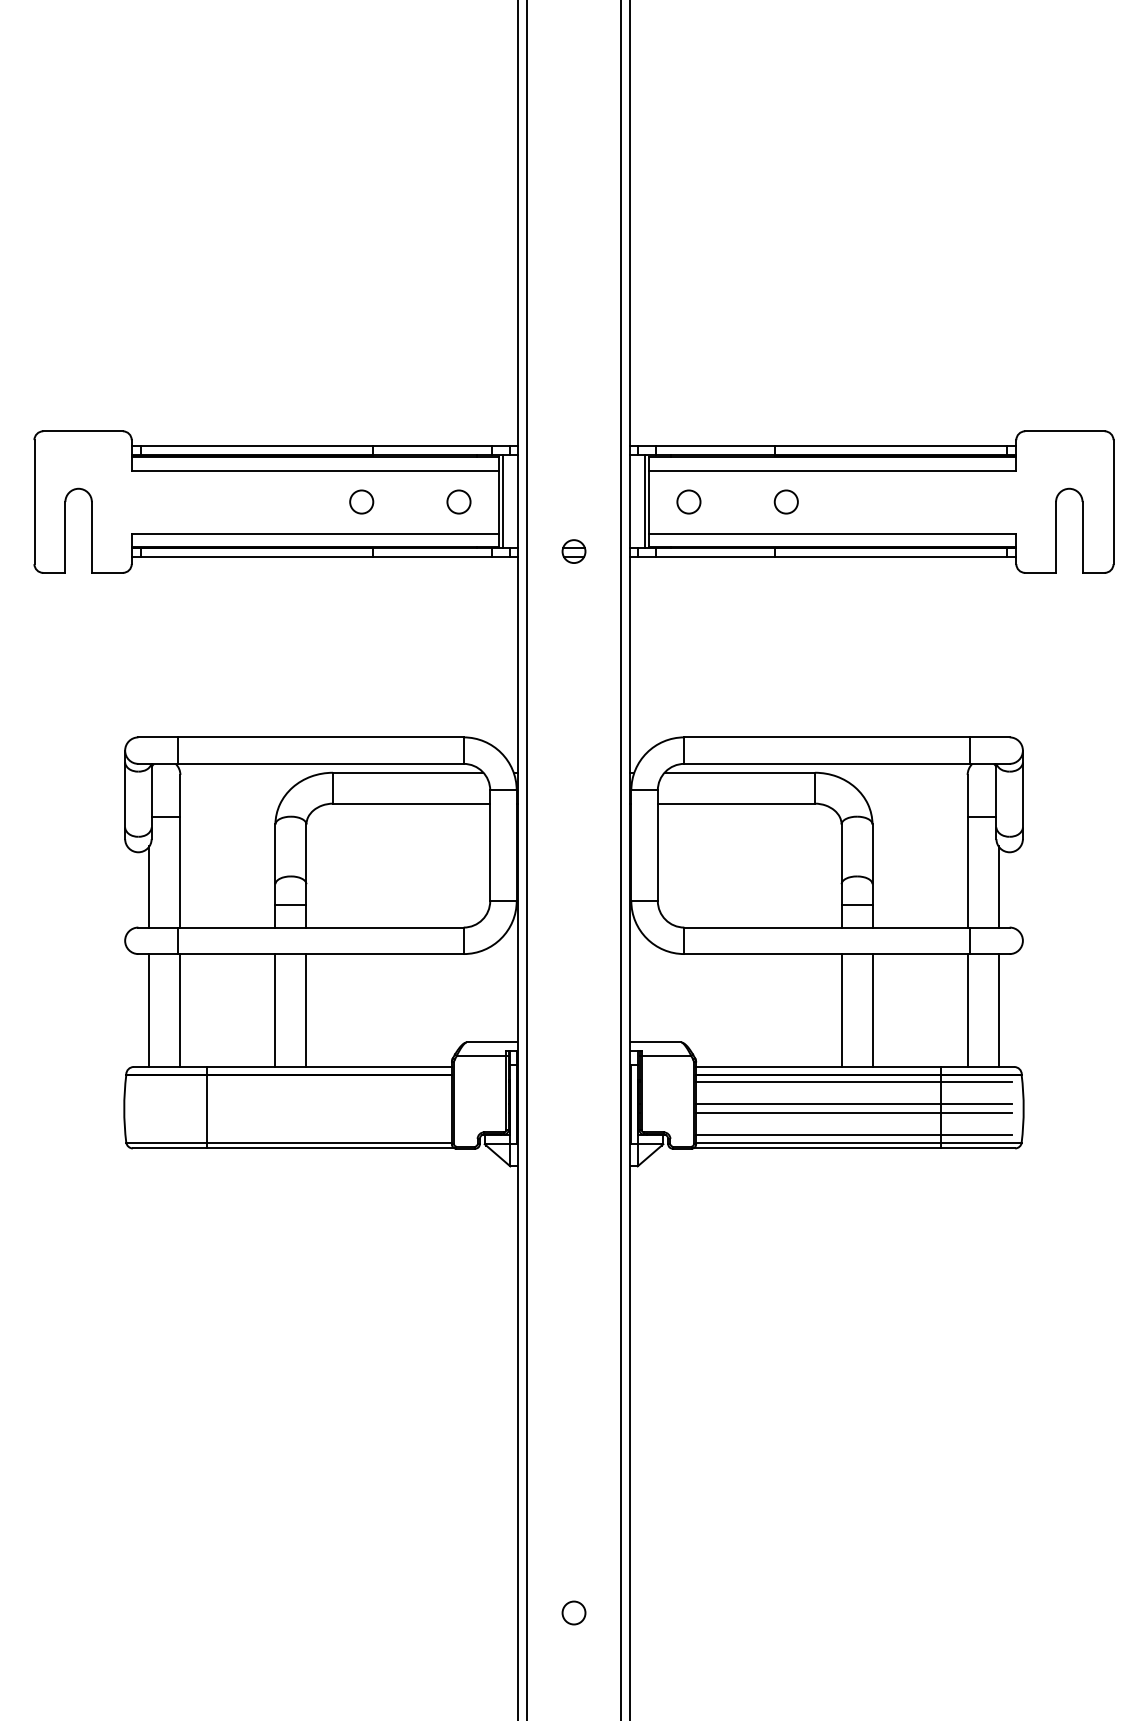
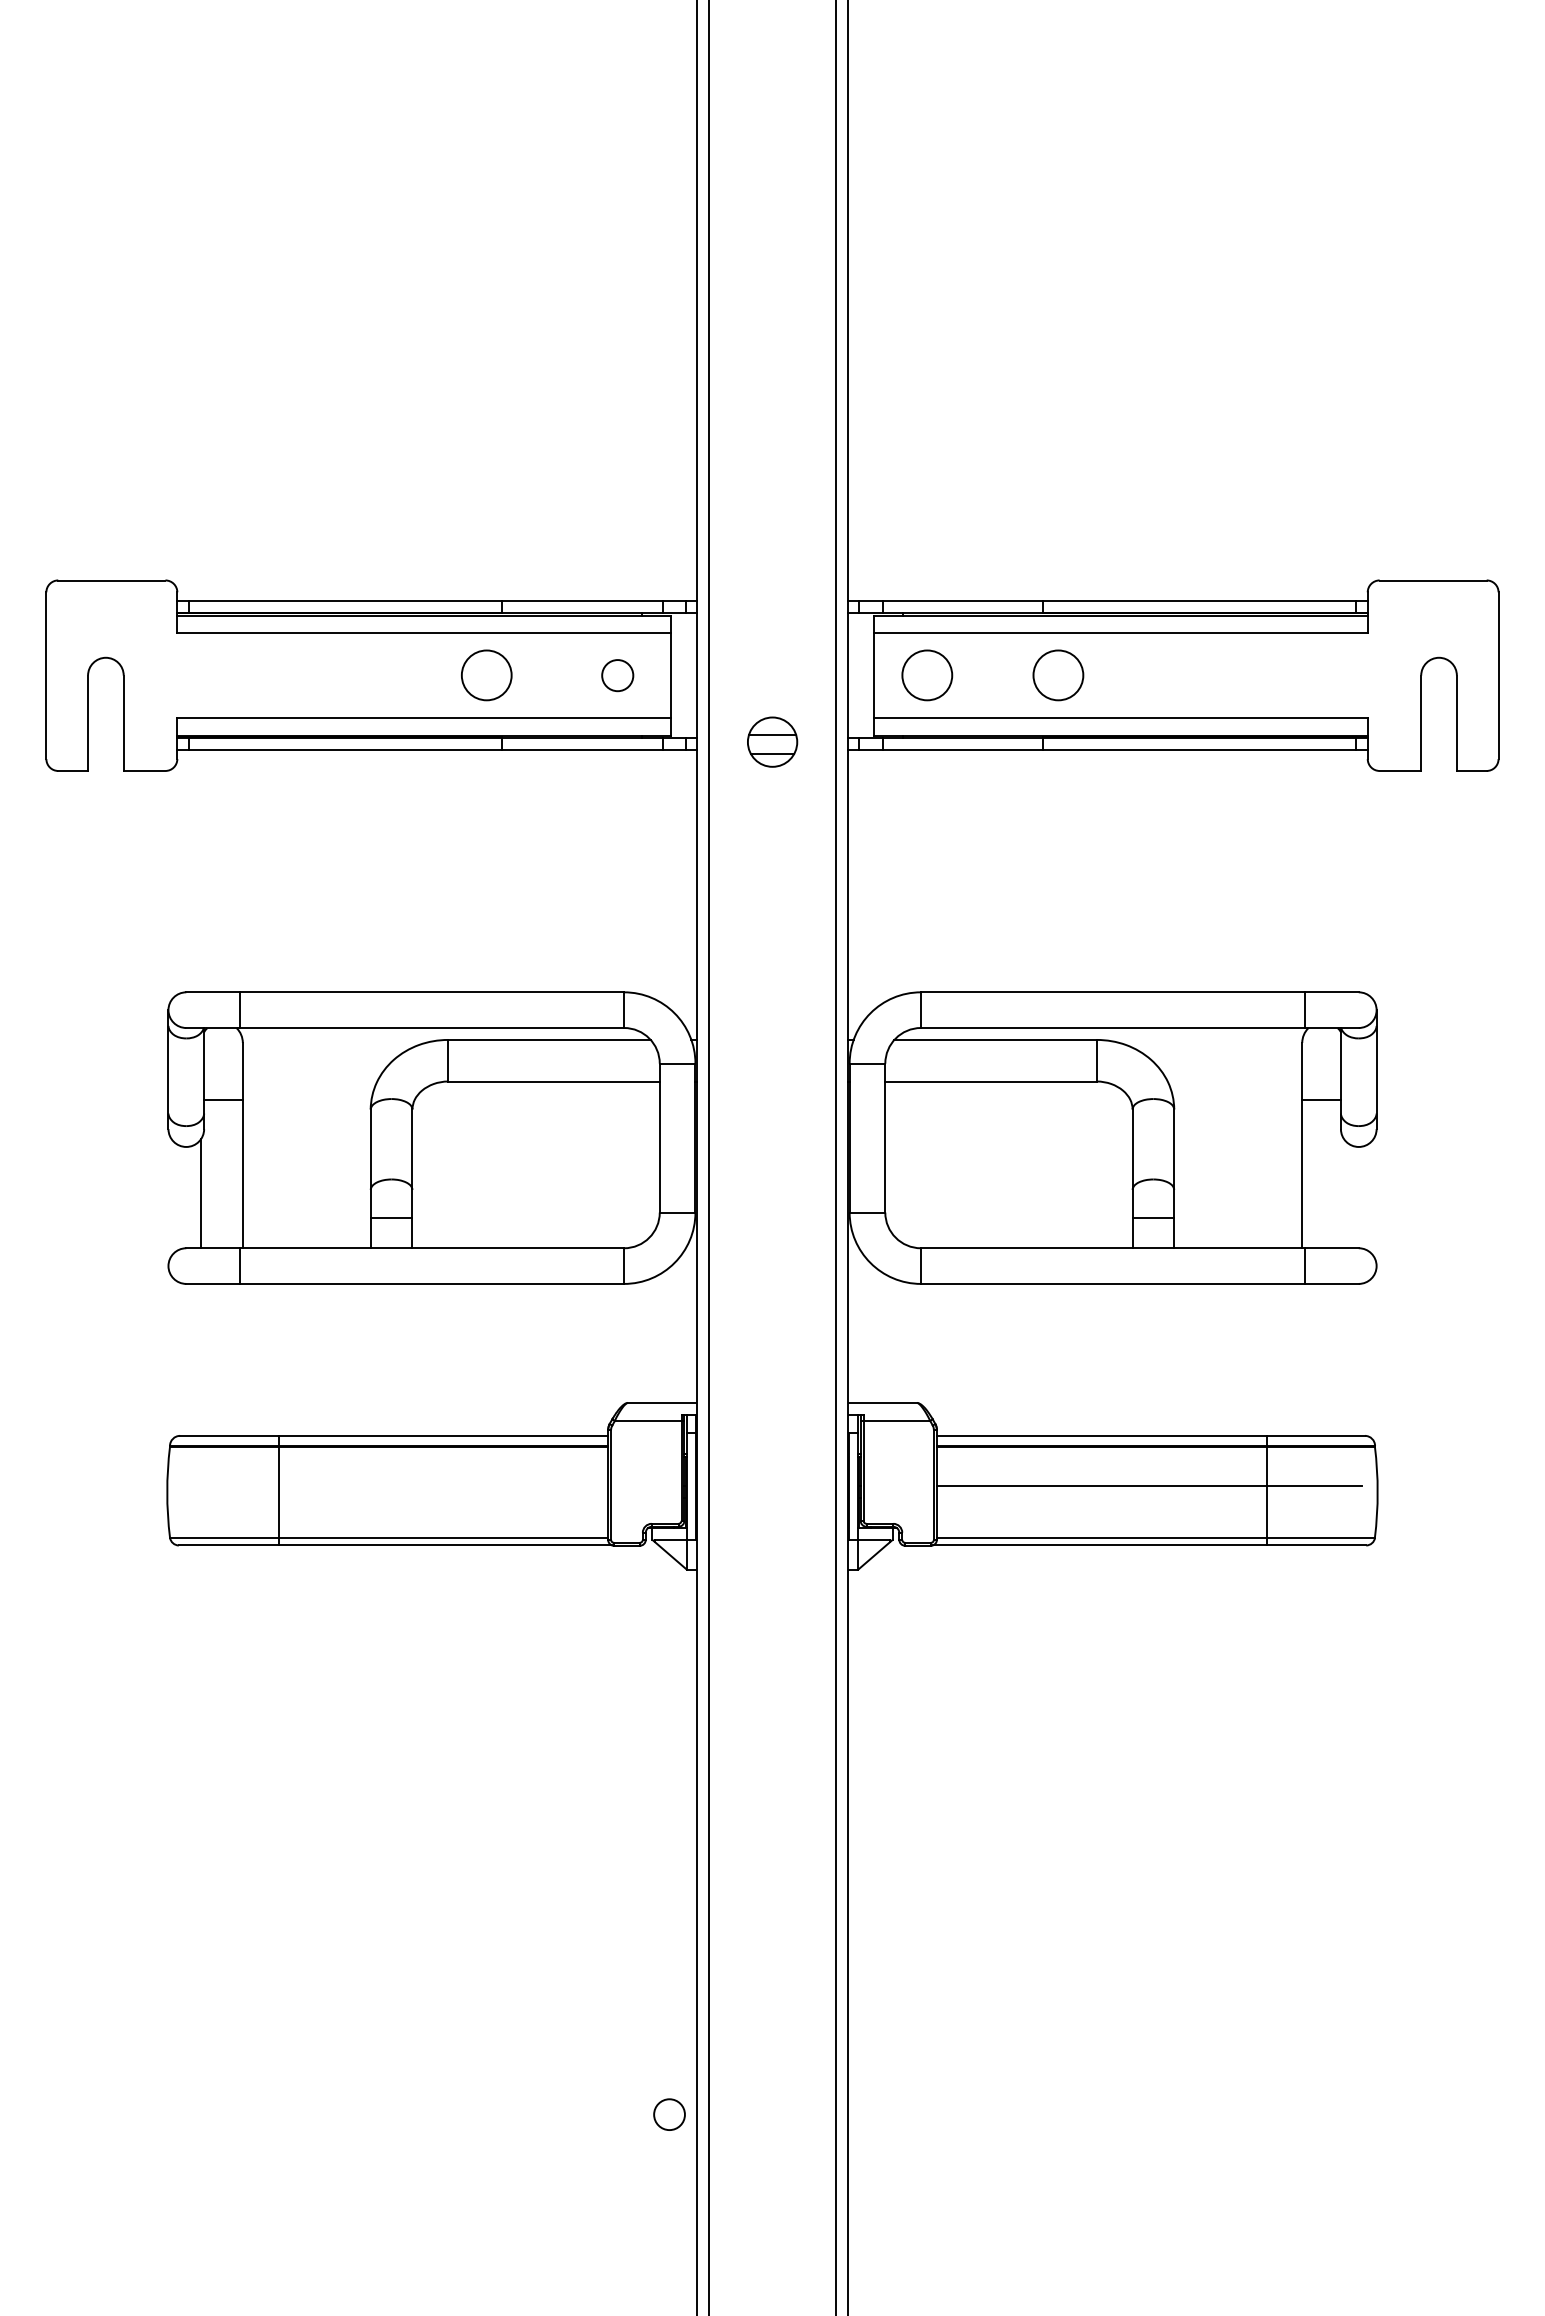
circle: (361, 501) -> (486, 675), size x1.6
line: (503, 501) -> (677, 674), removed
line: (644, 501) -> (867, 674), removed
circle: (688, 501) -> (926, 675), size x1.6
circle: (785, 501) -> (1057, 675), size x1.6
part: (574, 551) -> (772, 742), size x1.6
line: (998, 886) -> (1343, 1193), removed
line: (149, 1010) -> (201, 1359), removed
line: (180, 1010) -> (242, 1359), removed
line: (275, 1010) -> (370, 1359), removed
line: (306, 1010) -> (412, 1359), removed
line: (841, 1010) -> (1132, 1359), removed
line: (872, 1010) -> (1174, 1359), removed
line: (967, 1010) -> (1302, 1359), removed
line: (998, 1010) -> (1343, 1359), removed
line: (853, 1082) -> (1148, 1456), removed
line: (853, 1113) -> (1148, 1498), removed
line: (853, 1135) -> (1148, 1527), removed
circle: (574, 1612) -> (669, 2114), moved

